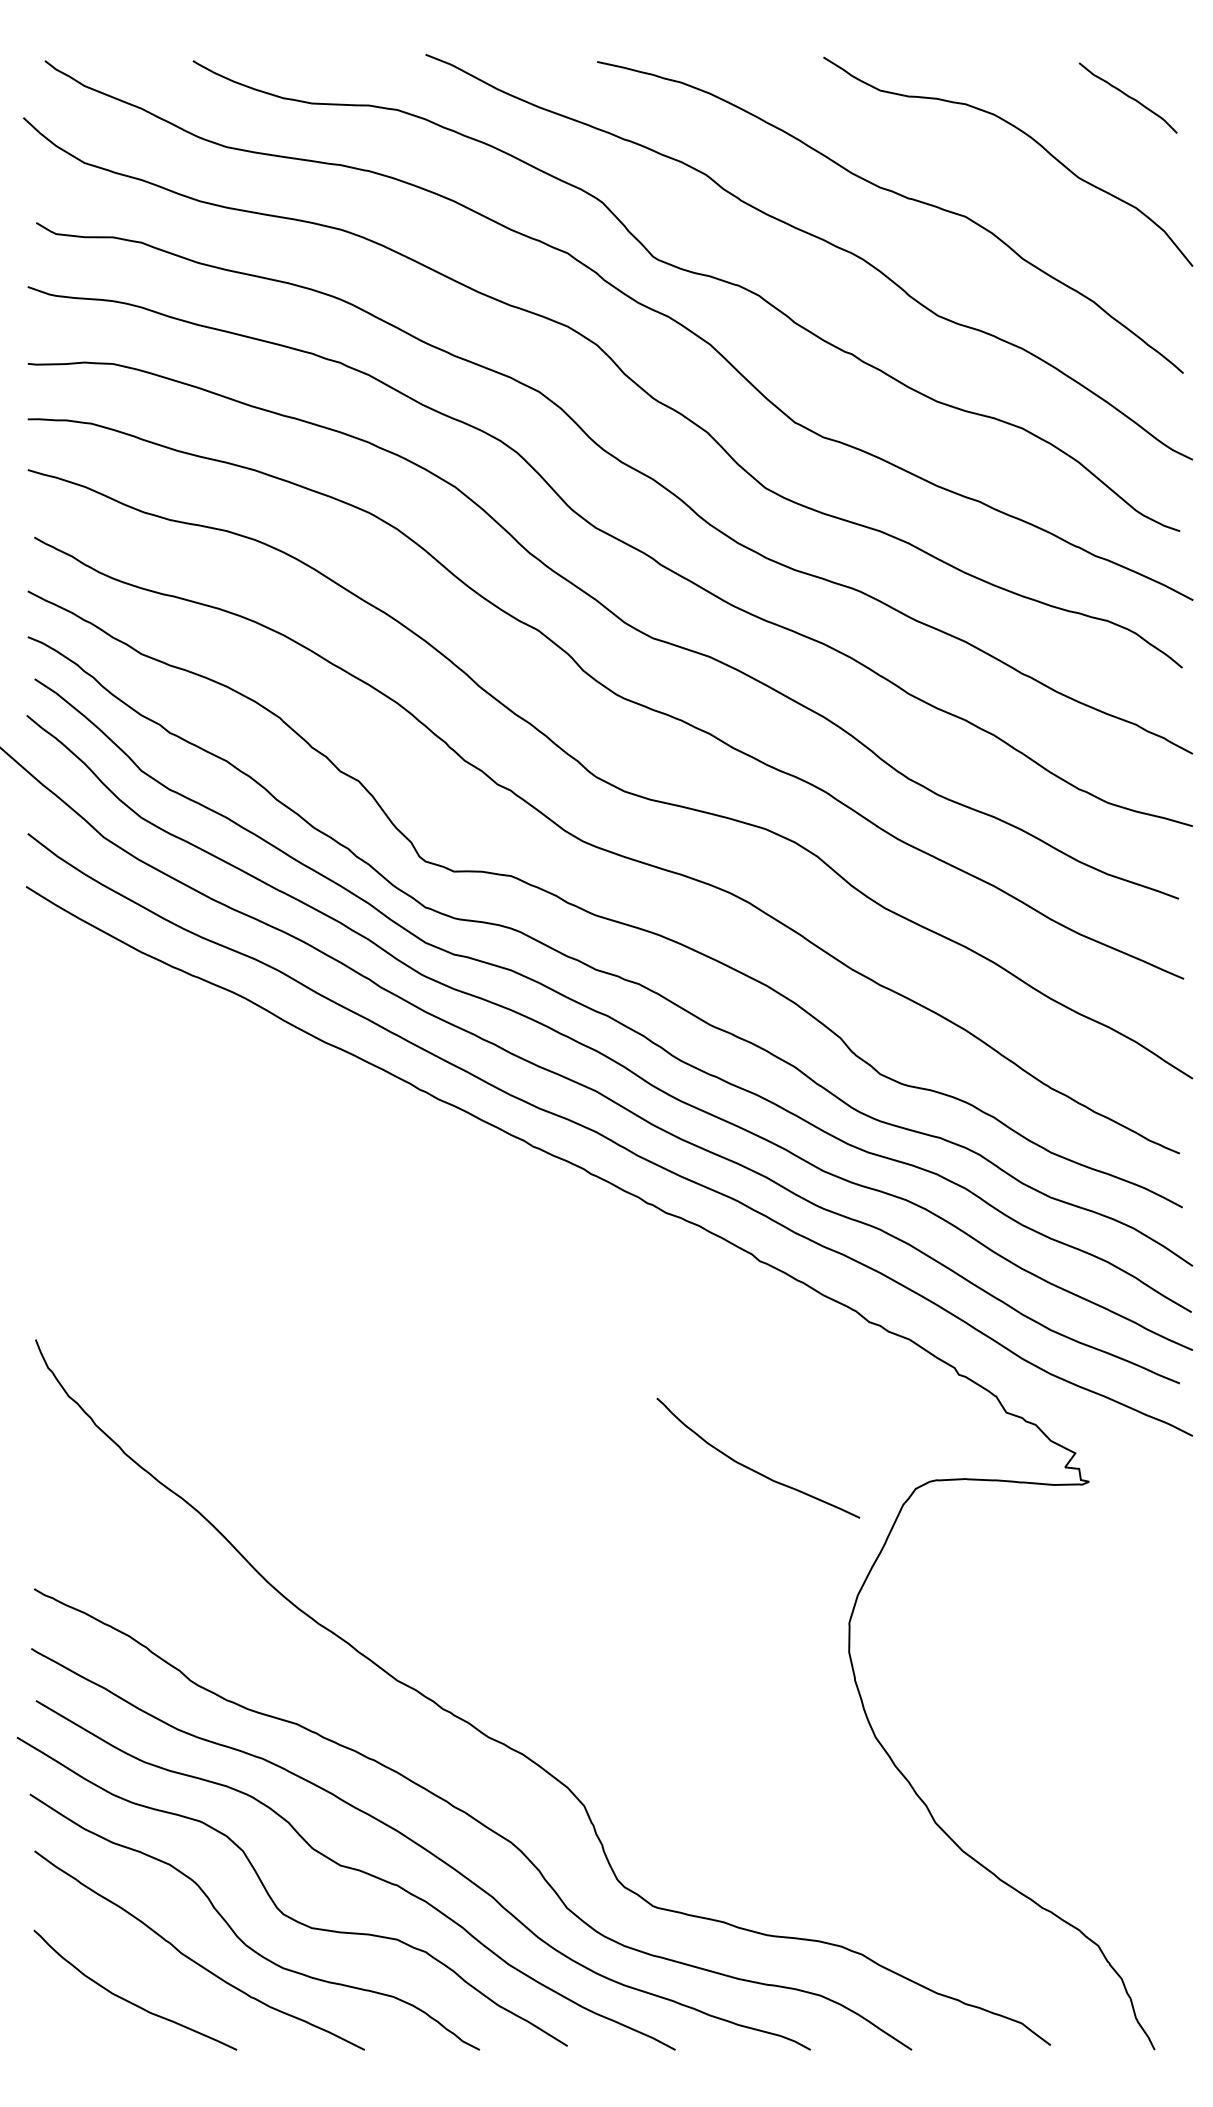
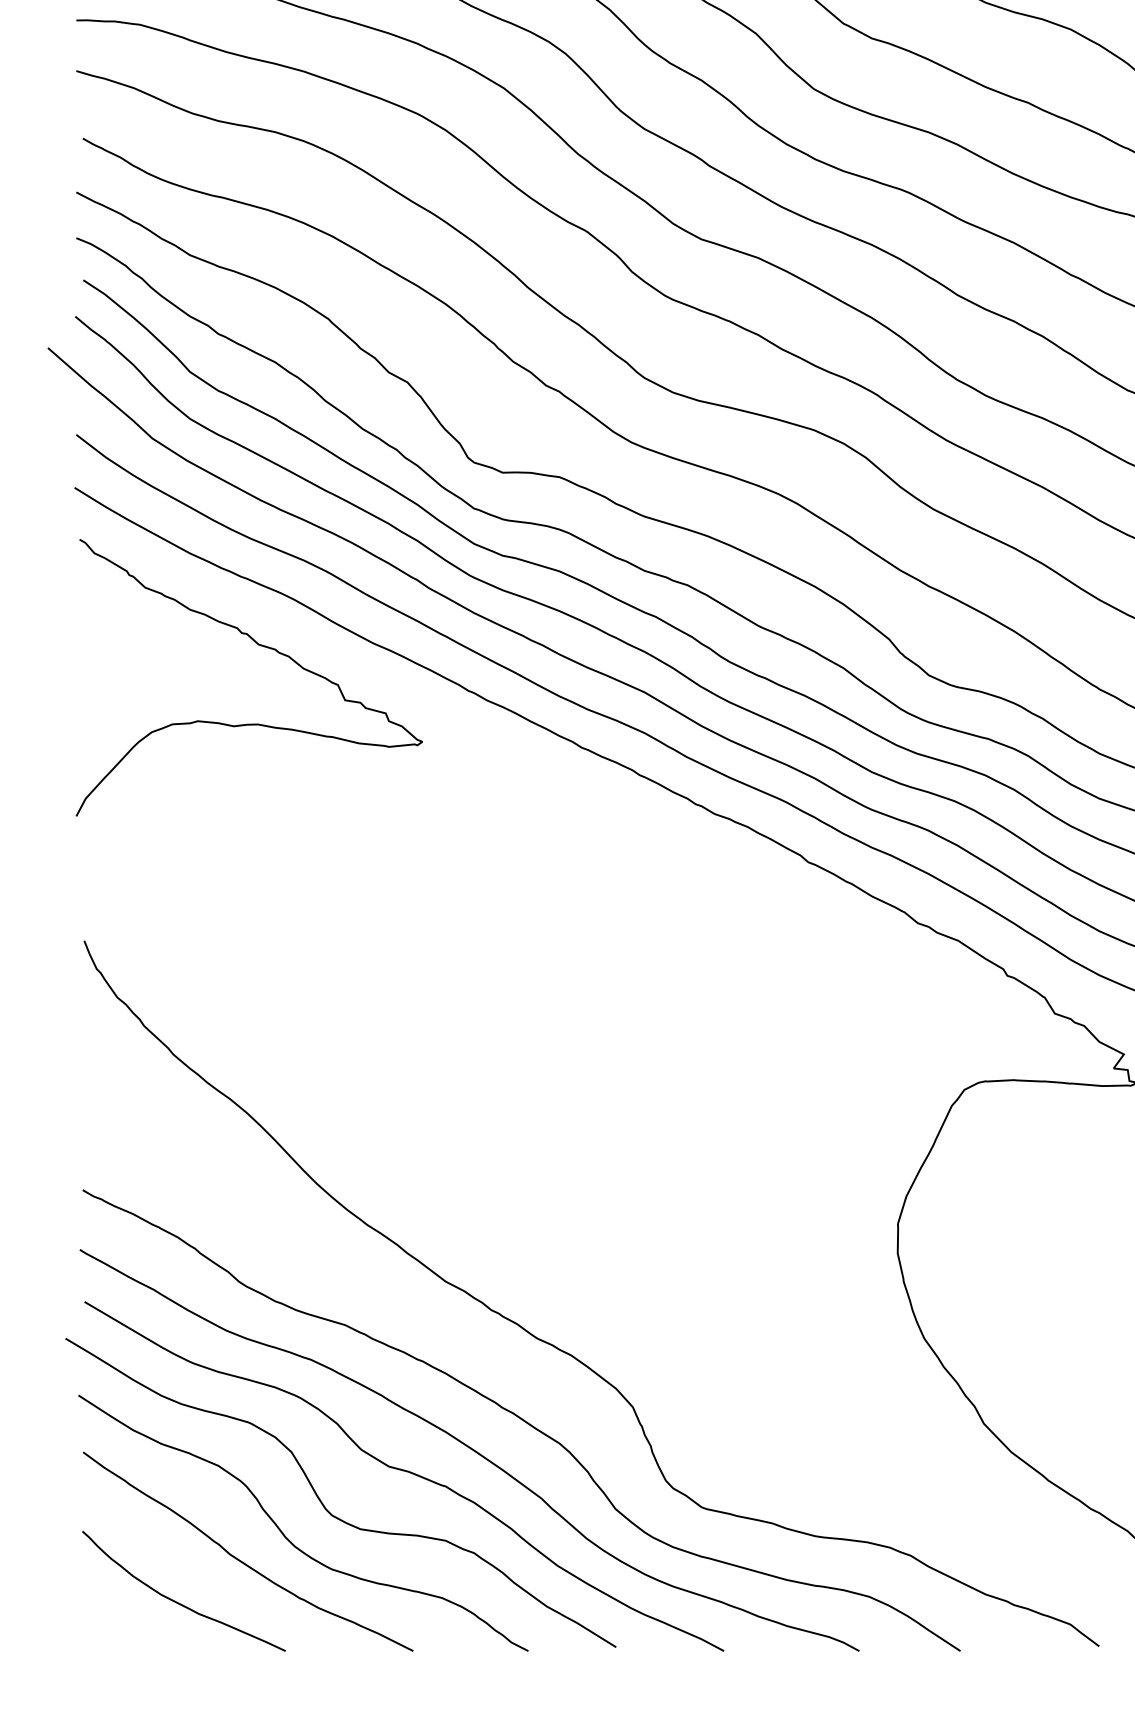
curve: (209, 1044) -> (258, 645), added
curve: (753, 1469) -> (802, 1070), removed

